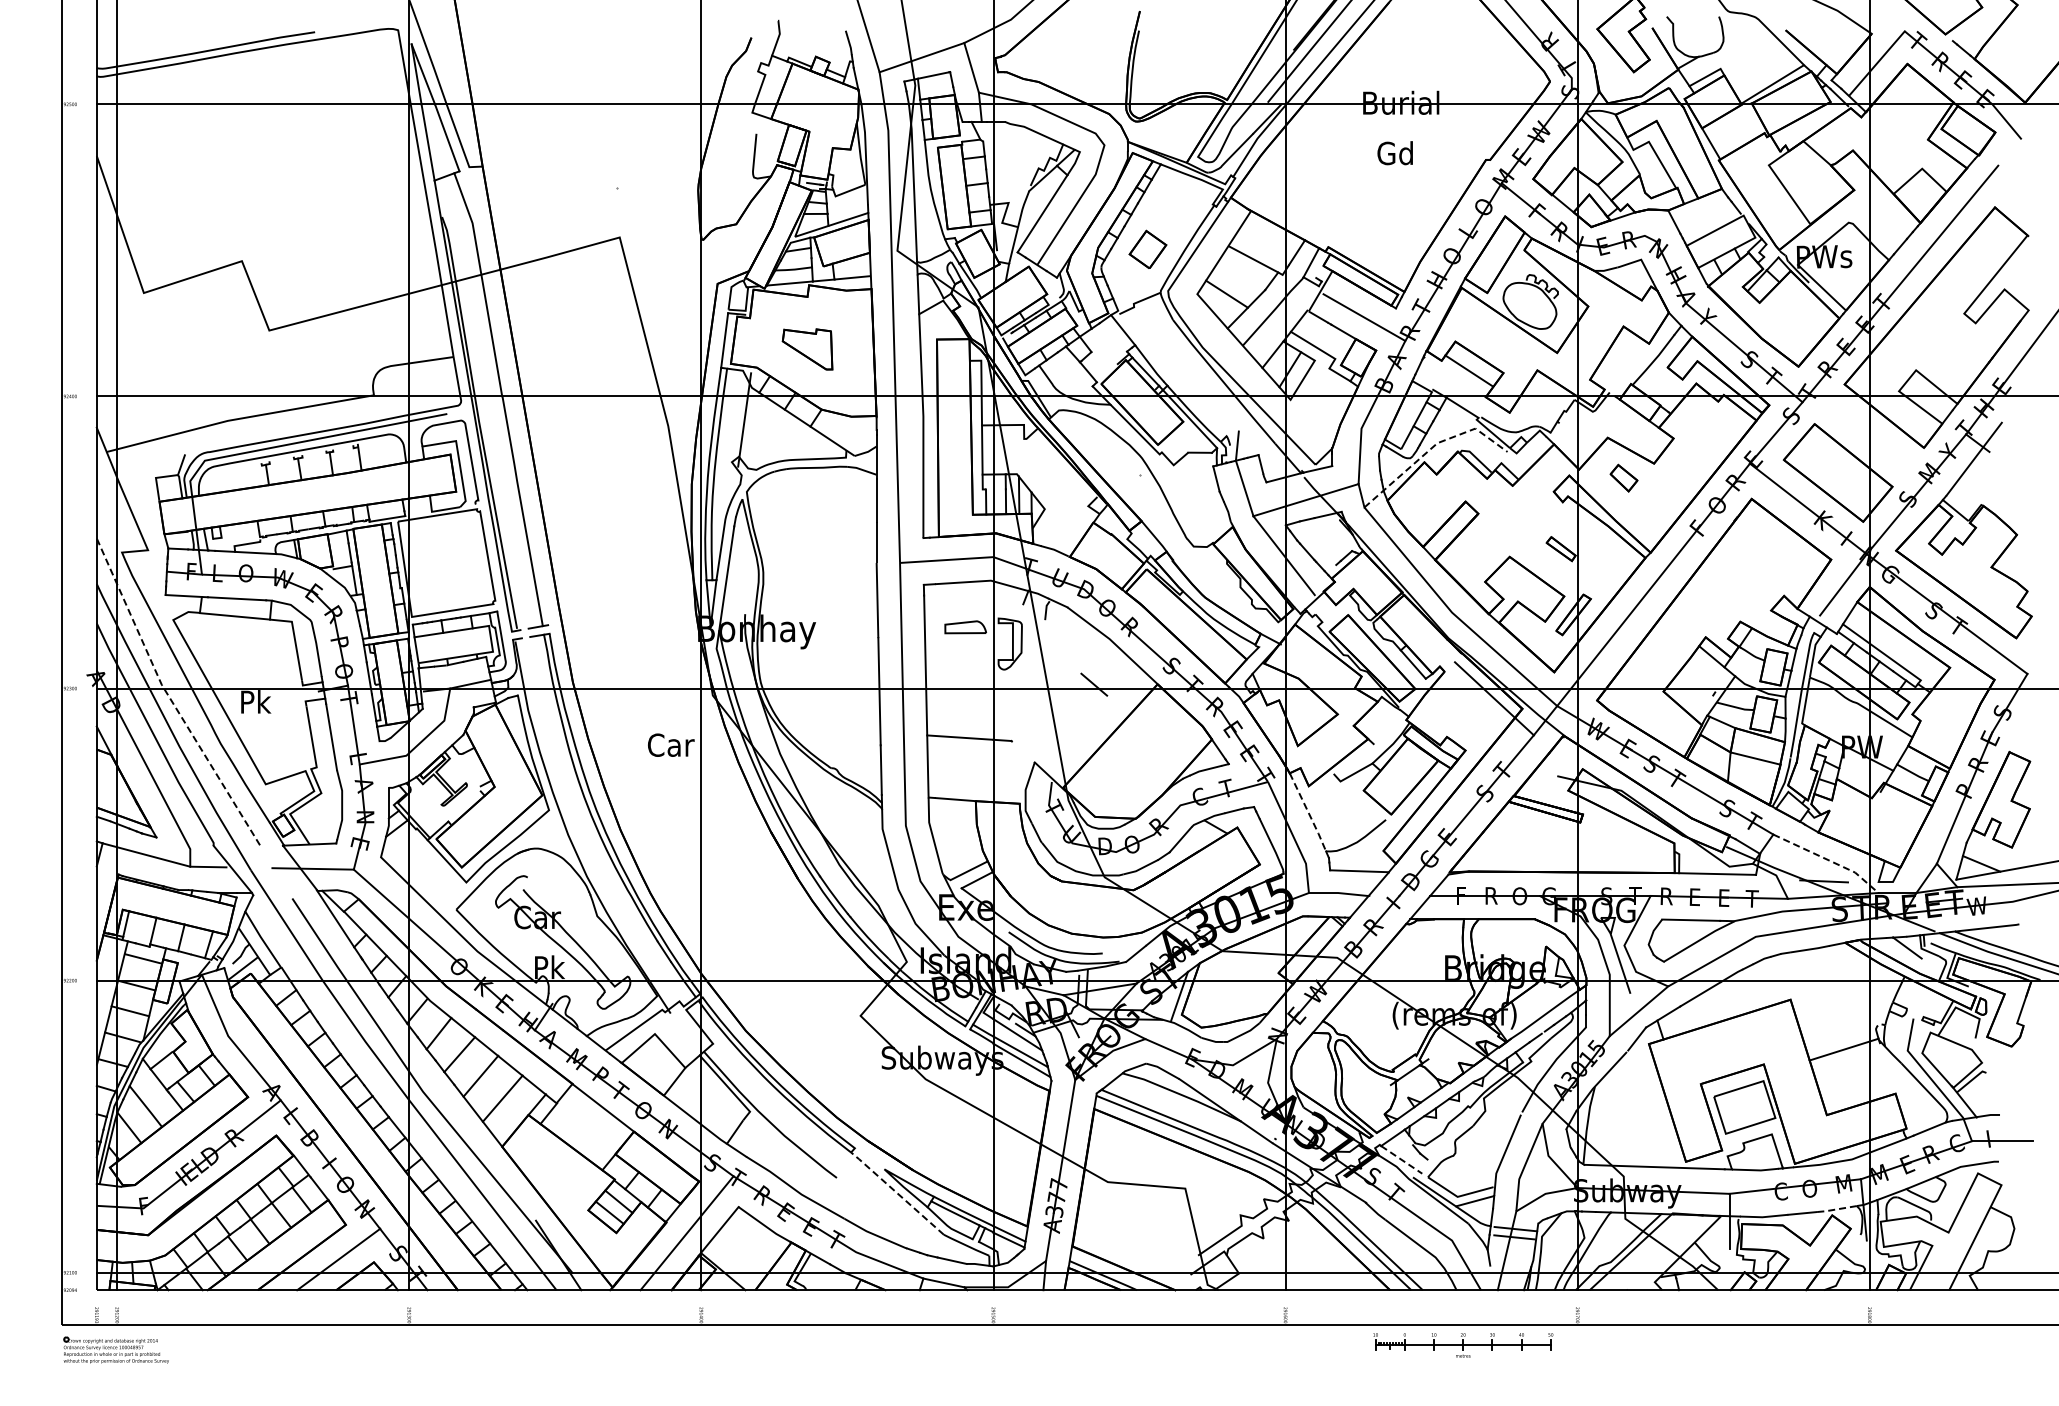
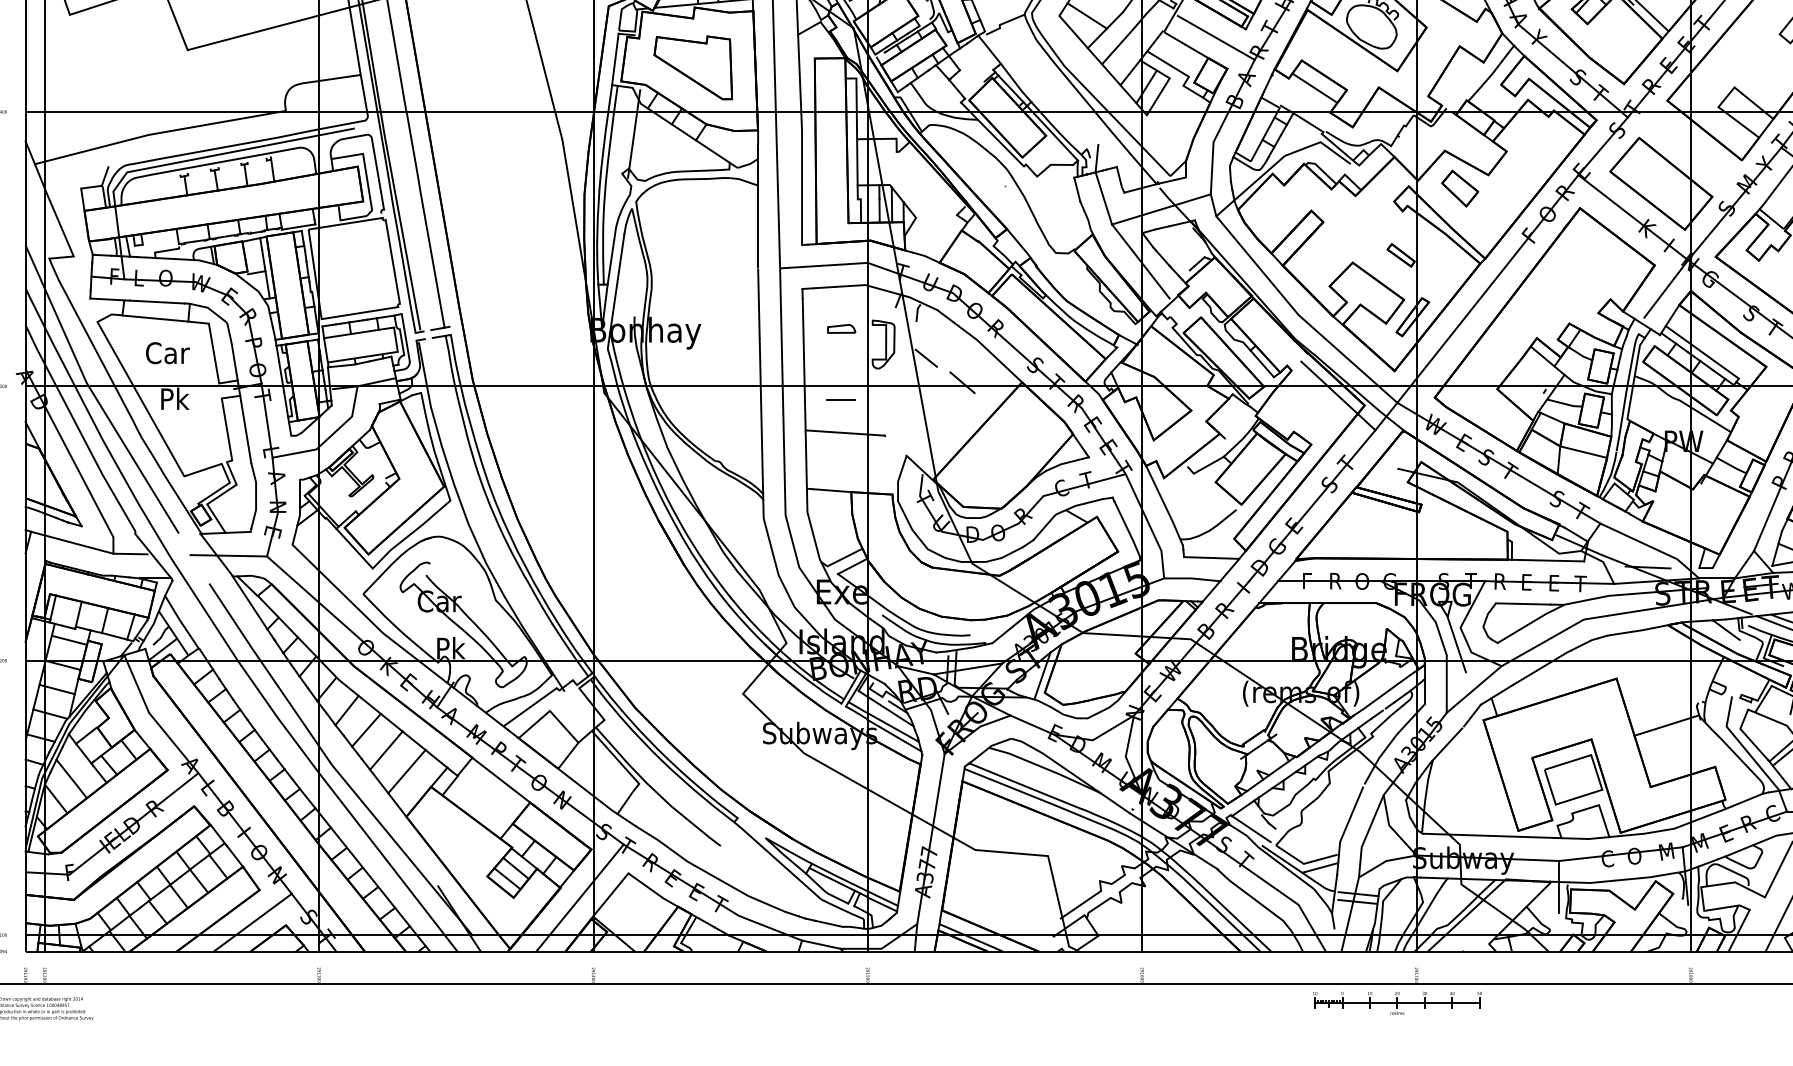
part: (807, 349) -> (693, 67), size x1.67
line: (1432, 447) -> (1280, 159), dashed -> solid
part: (1623, 478) -> (1459, 189), size x1.43
part: (965, 627) -> (841, 329), size x0.71
line: (1055, 658) -> (926, 358), added
line: (168, 695) -> (92, 392), dashed -> solid
line: (964, 703) -> (840, 400), added
text: (671, 744) -> (168, 352), moved
line: (1308, 813) -> (1163, 503), dashed -> solid
line: (1829, 860) -> (1653, 547), dashed -> solid
line: (1401, 1159) -> (1251, 828), dashed -> solid
line: (897, 1193) -> (777, 860), dashed -> solid
line: (1835, 1209) -> (1658, 875), dashed -> solid
part: (1463, 1345) -> (1397, 1003), moved

